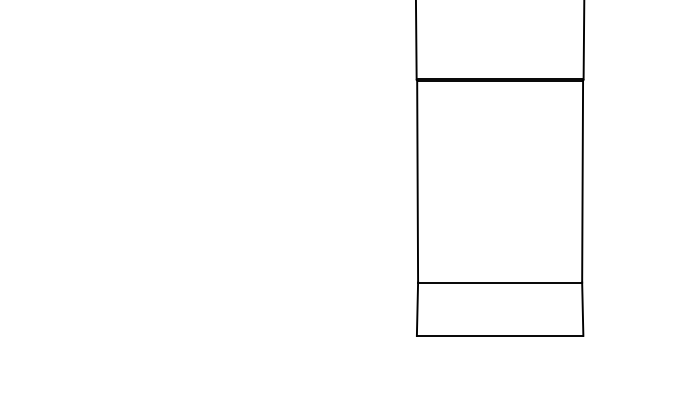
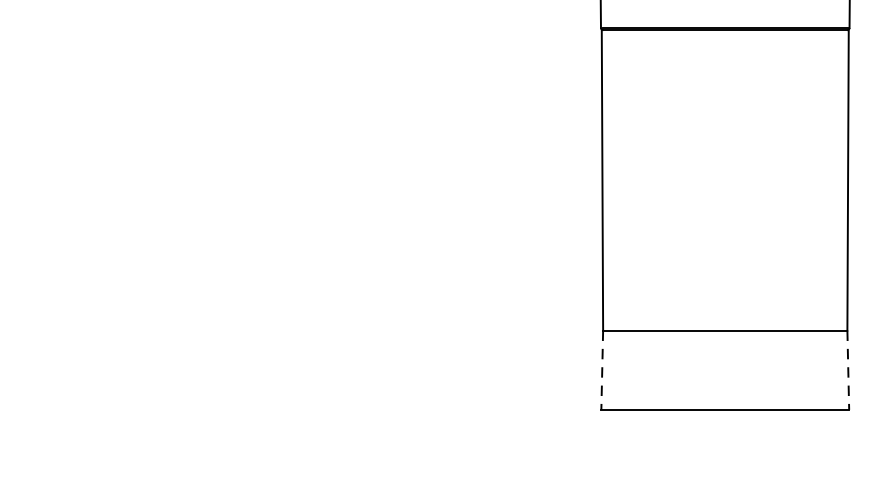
line: (417, 309) -> (602, 370), solid -> dashed
line: (582, 309) -> (847, 370), solid -> dashed

